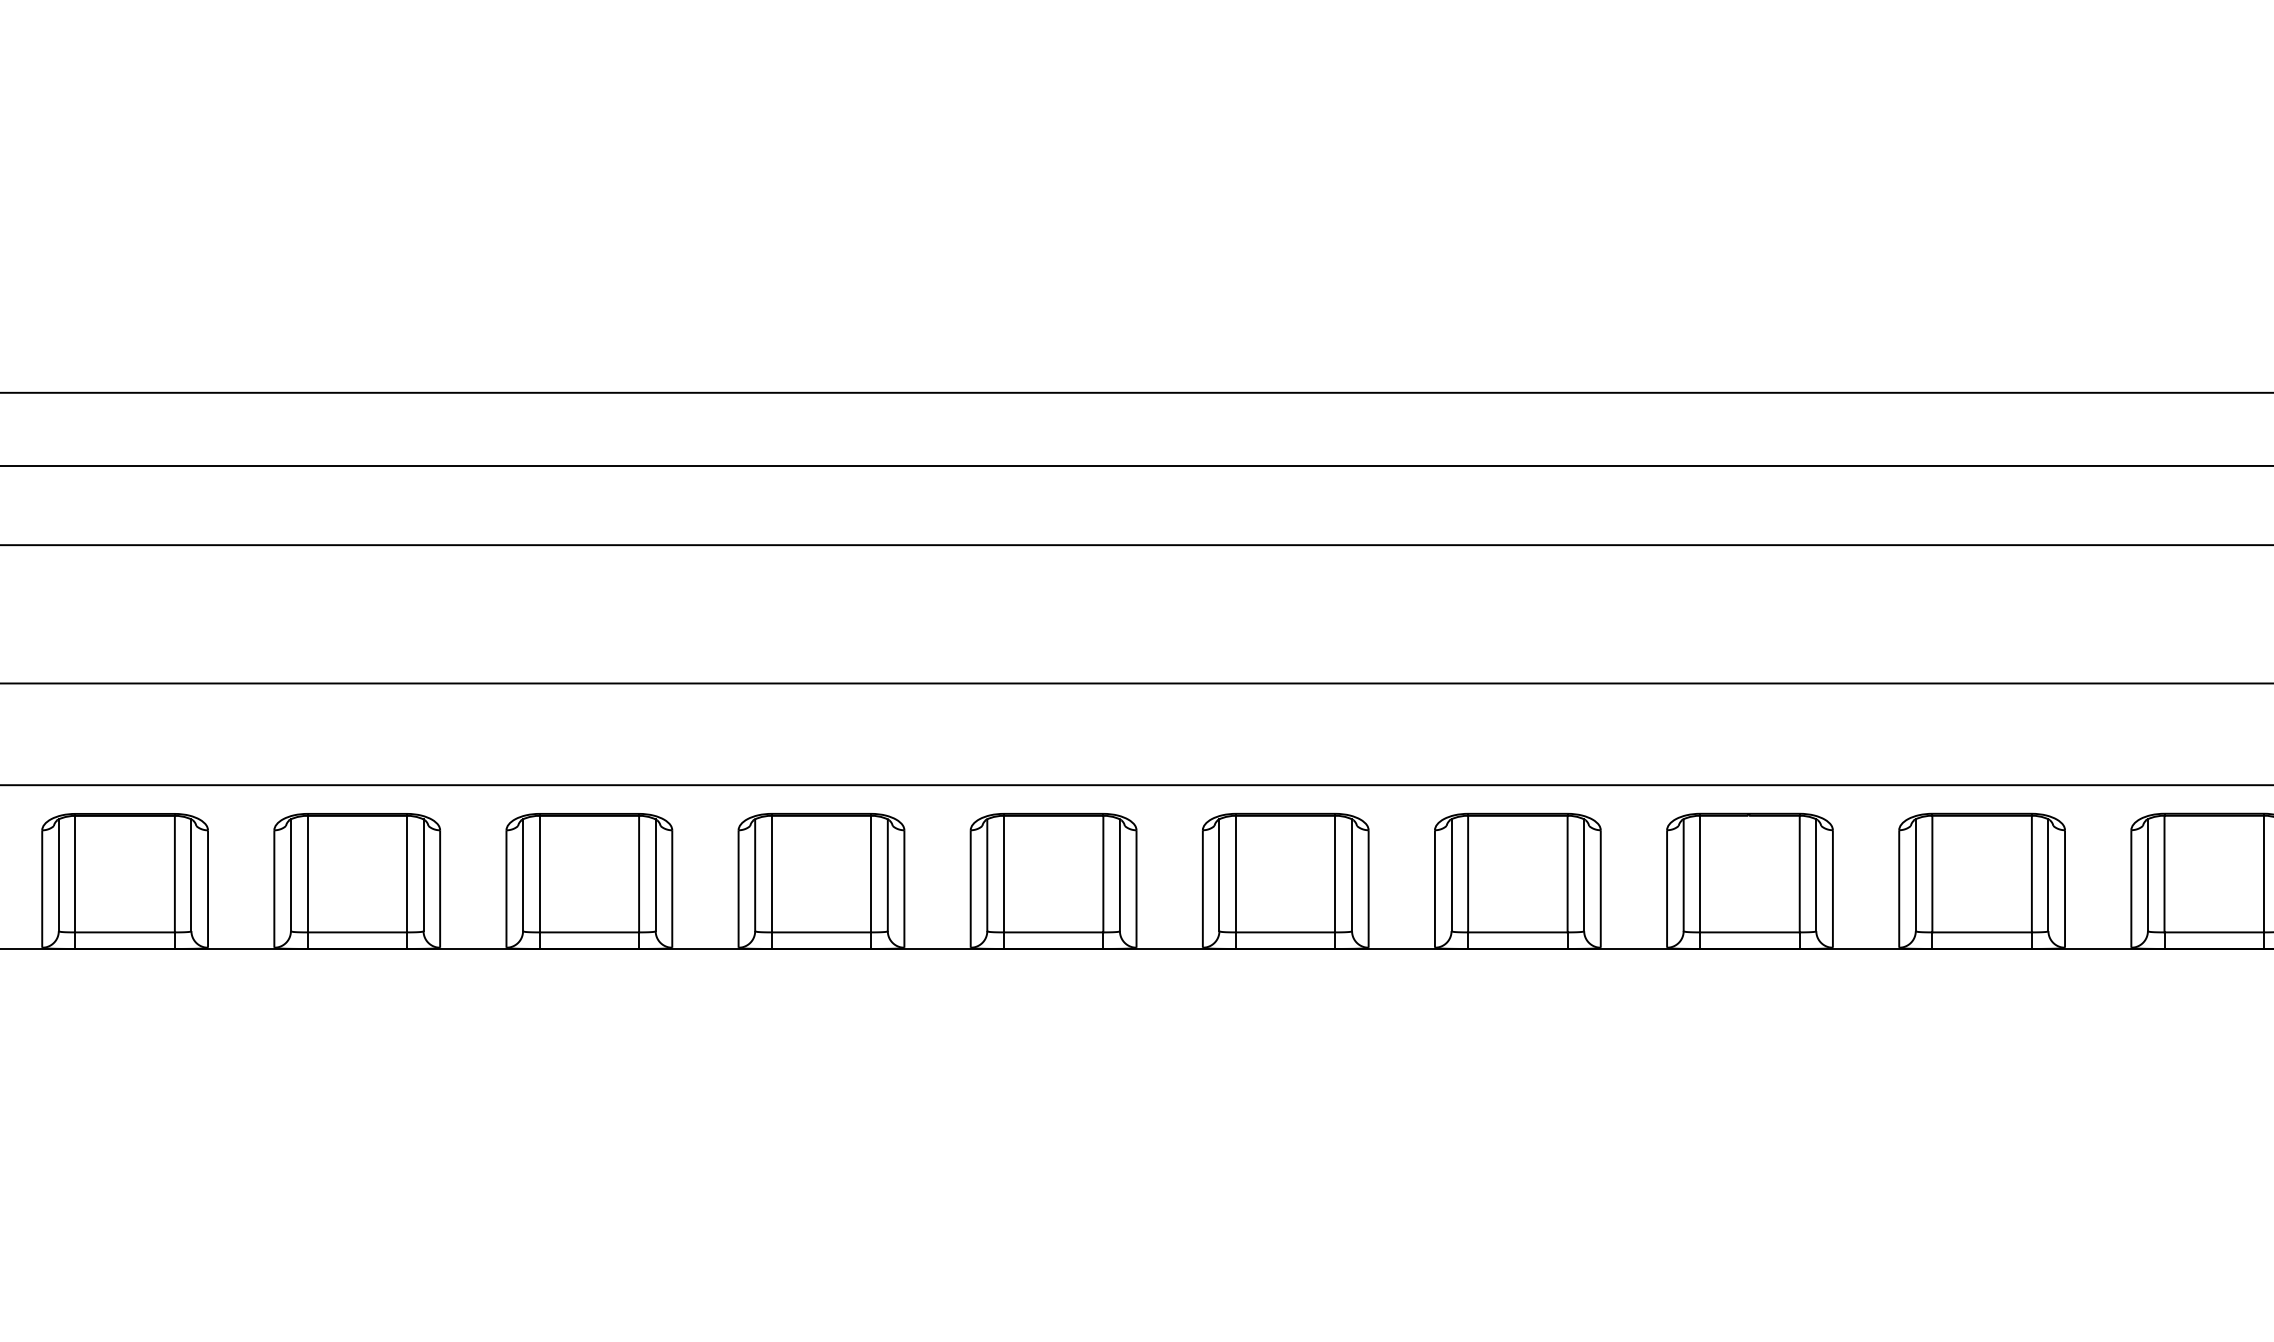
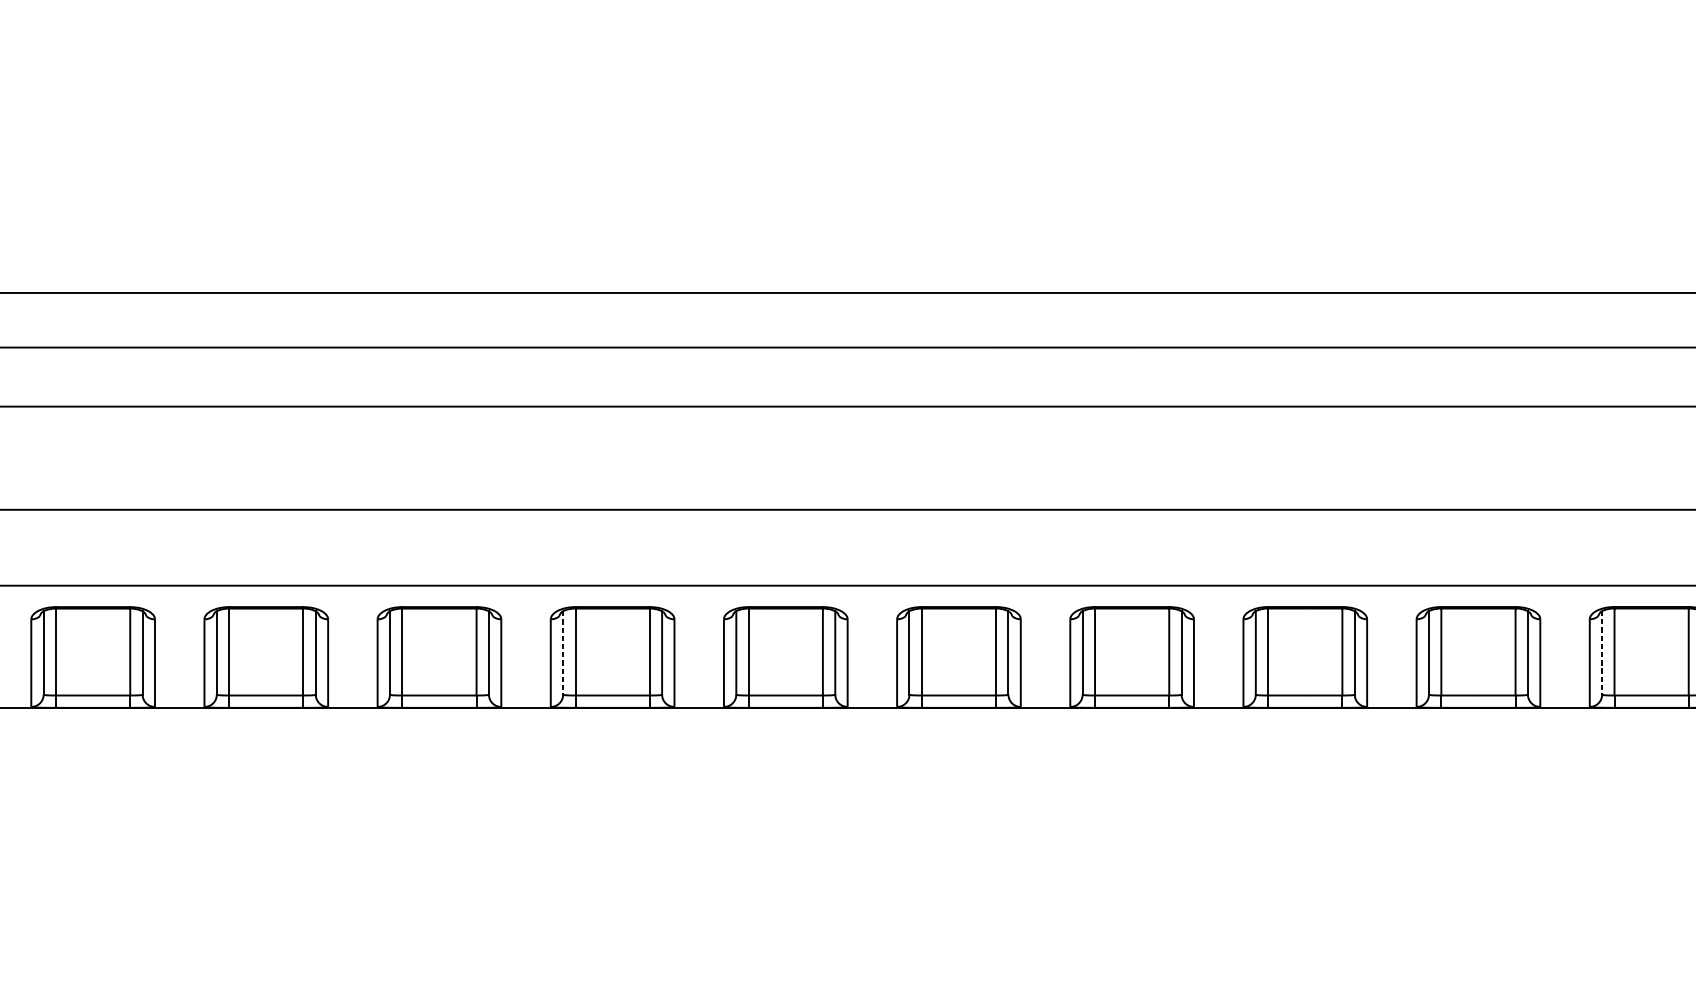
line: (755, 875) -> (563, 653), solid -> dashed
line: (2147, 875) -> (1601, 653), solid -> dashed

